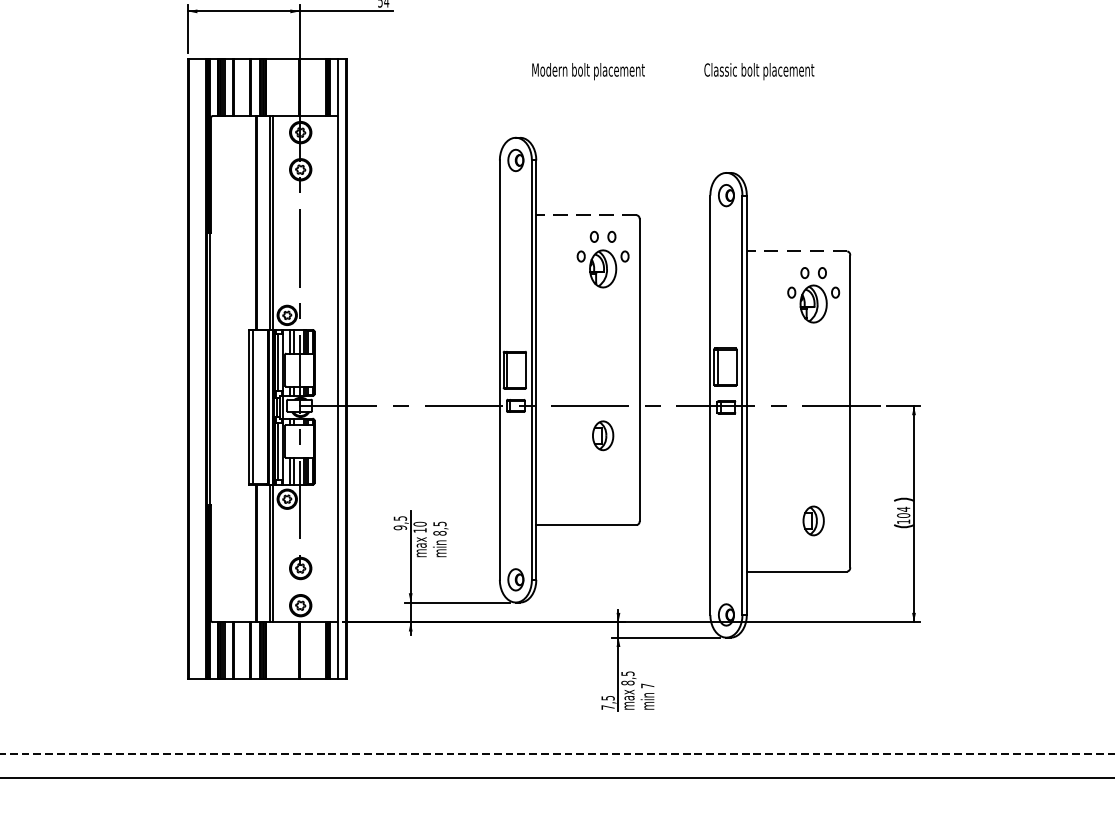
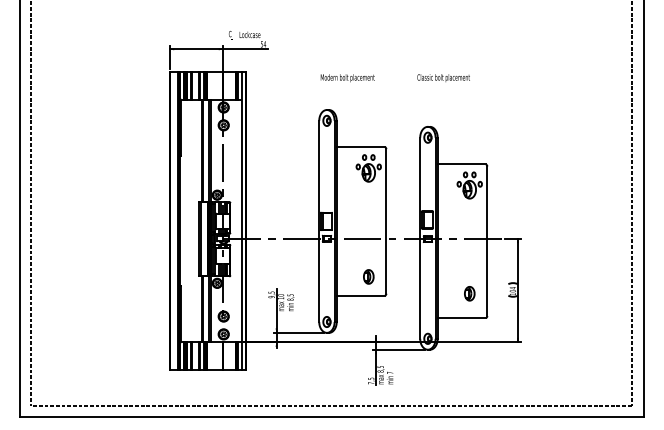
text: (587, 72) -> (347, 78), moved
line: (585, 215) -> (360, 147), dashed -> solid
line: (796, 251) -> (461, 164), dashed -> solid
part: (602, 434) -> (368, 276), moved

